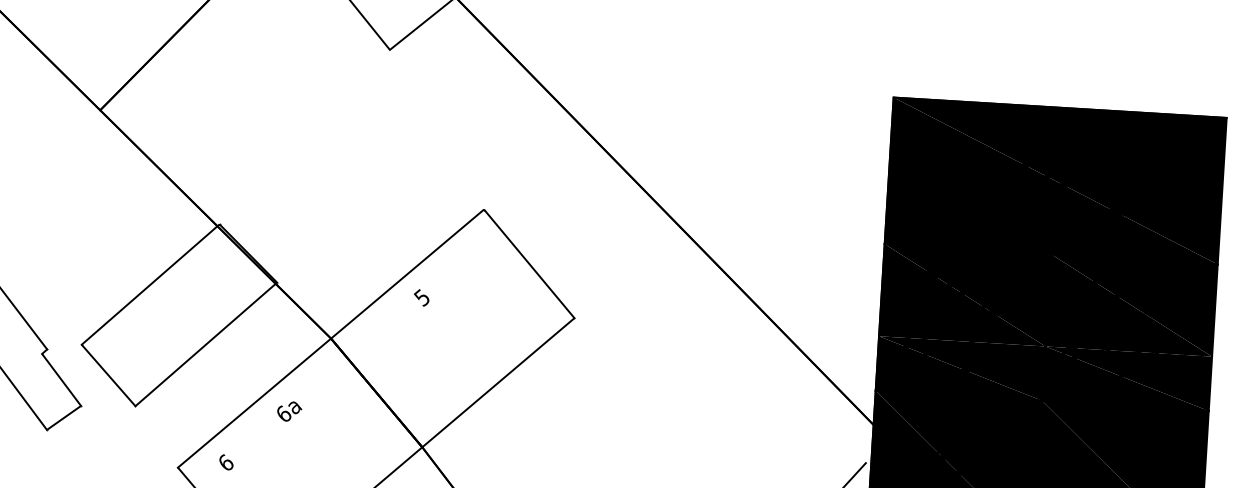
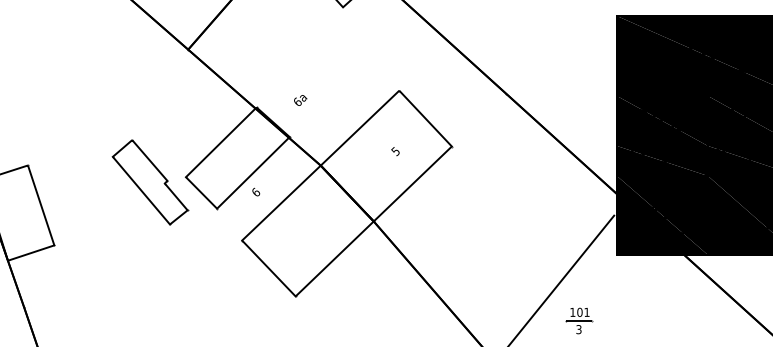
text: (421, 297) -> (395, 151), moved
text: (289, 411) -> (300, 100), moved
text: (227, 461) -> (256, 191), moved

